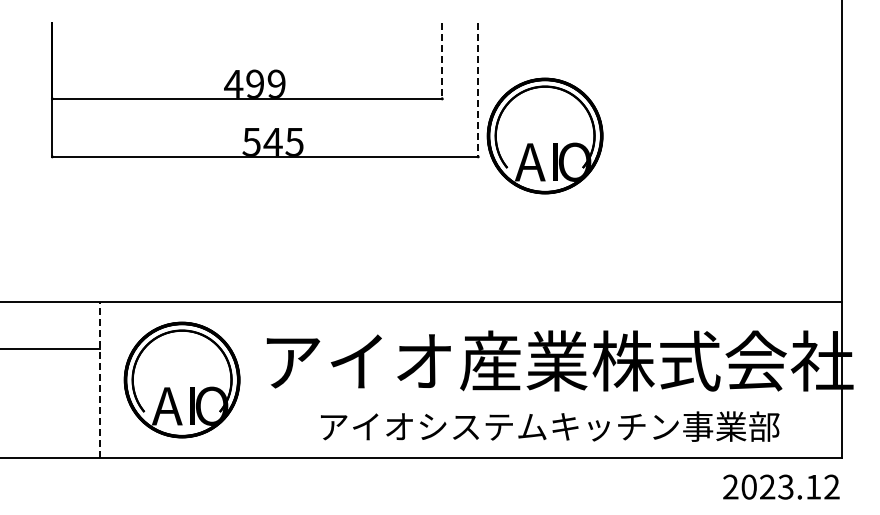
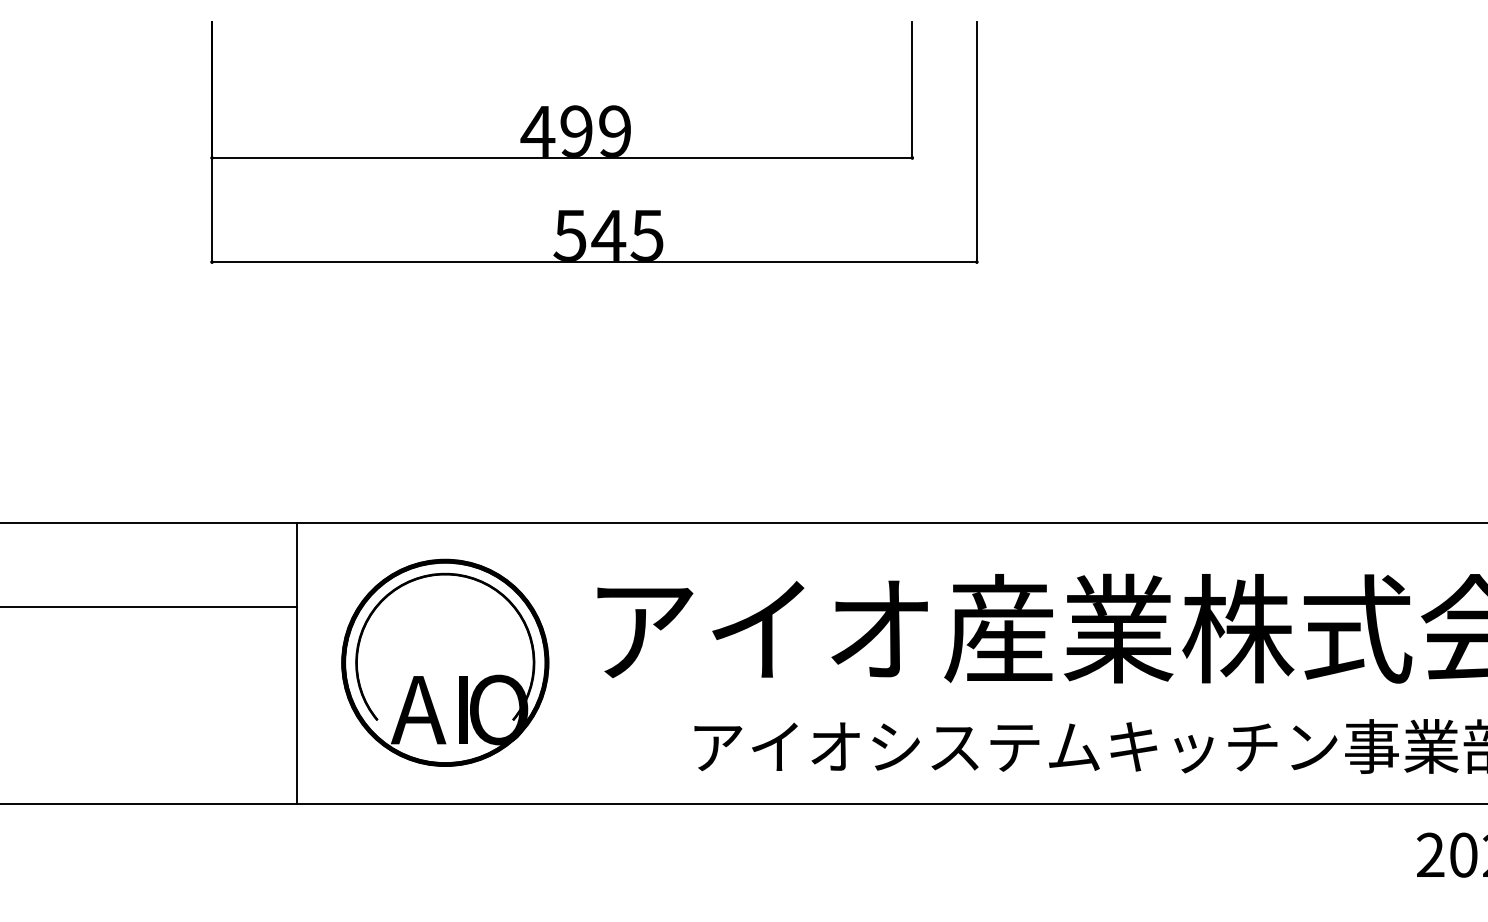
line: (442, 60) -> (912, 88), dashed -> solid
line: (478, 89) -> (977, 141), dashed -> solid
part: (544, 135) -> (1096, 223), removed
line: (99, 379) -> (296, 661), dashed -> solid

